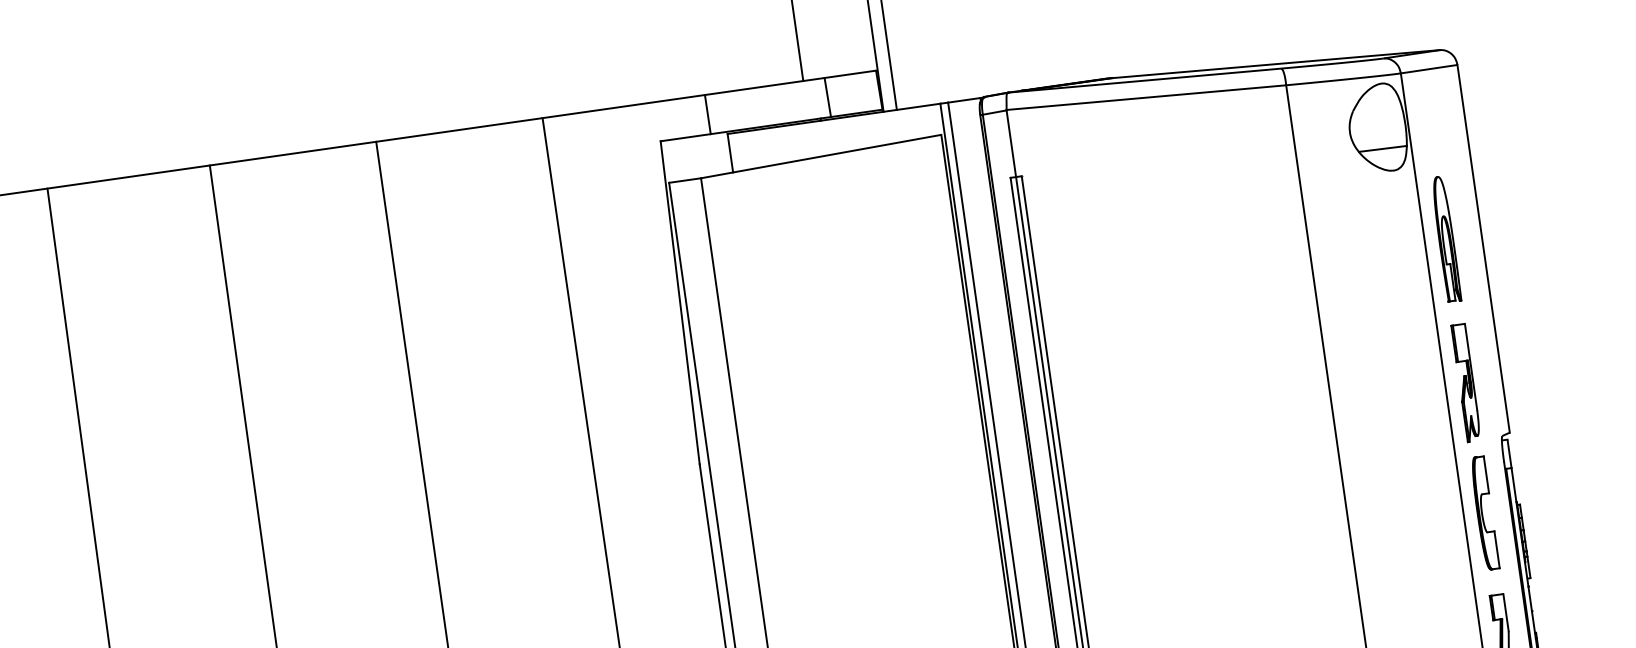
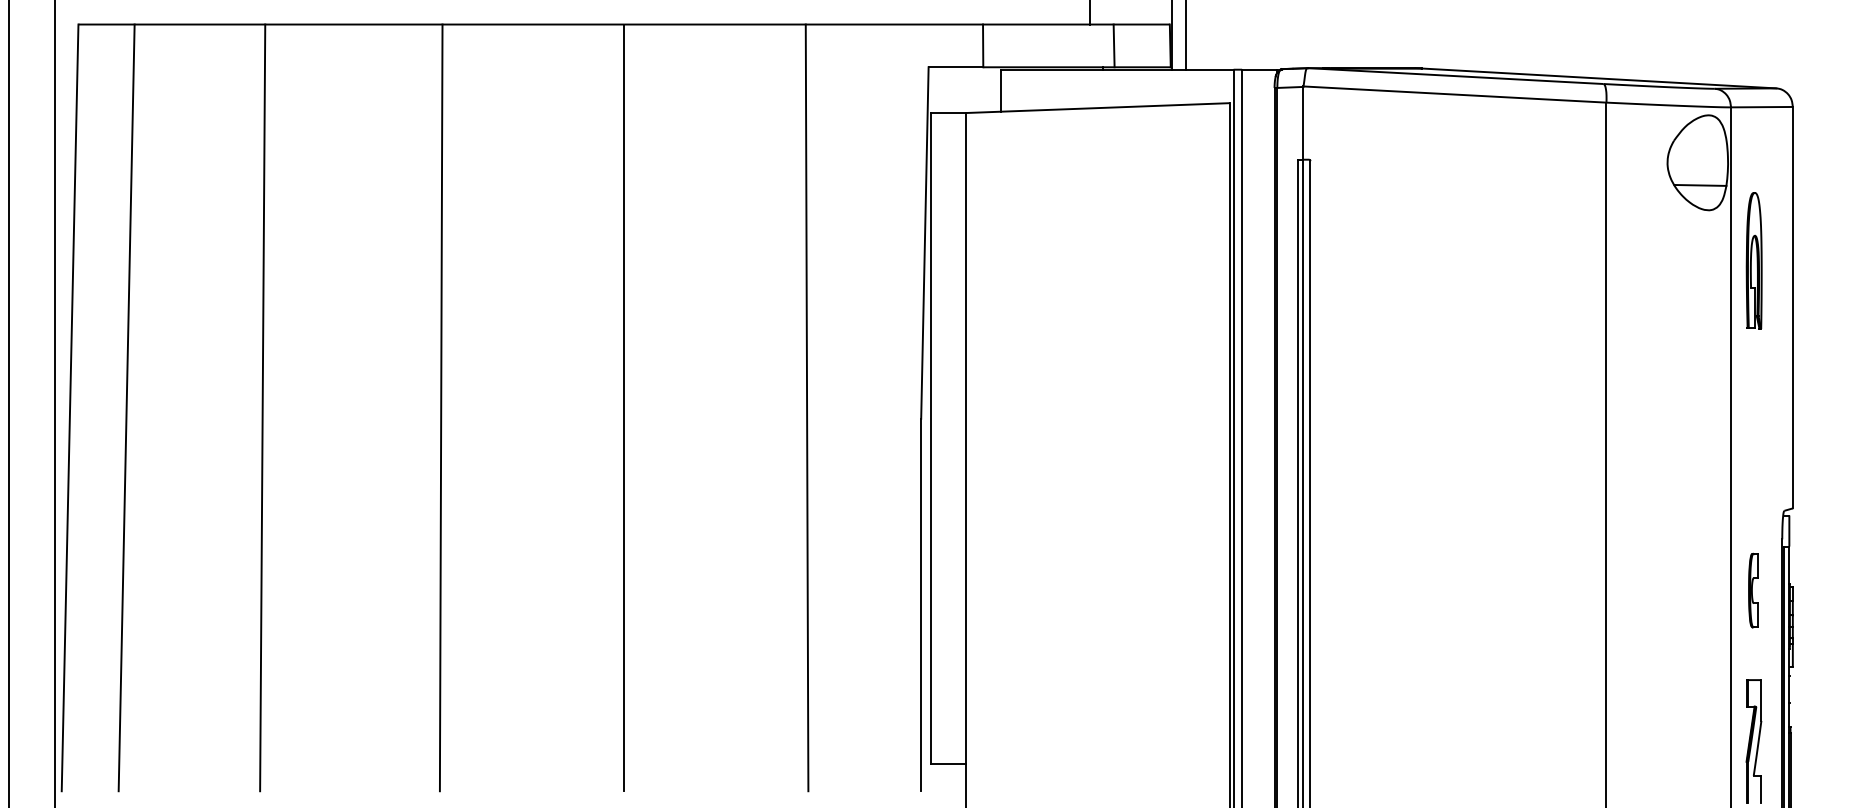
part: (1445, 239) -> (1753, 260), moved
part: (1465, 382) -> (1753, 448), removed
part: (1484, 513) -> (1753, 590), size x0.6

